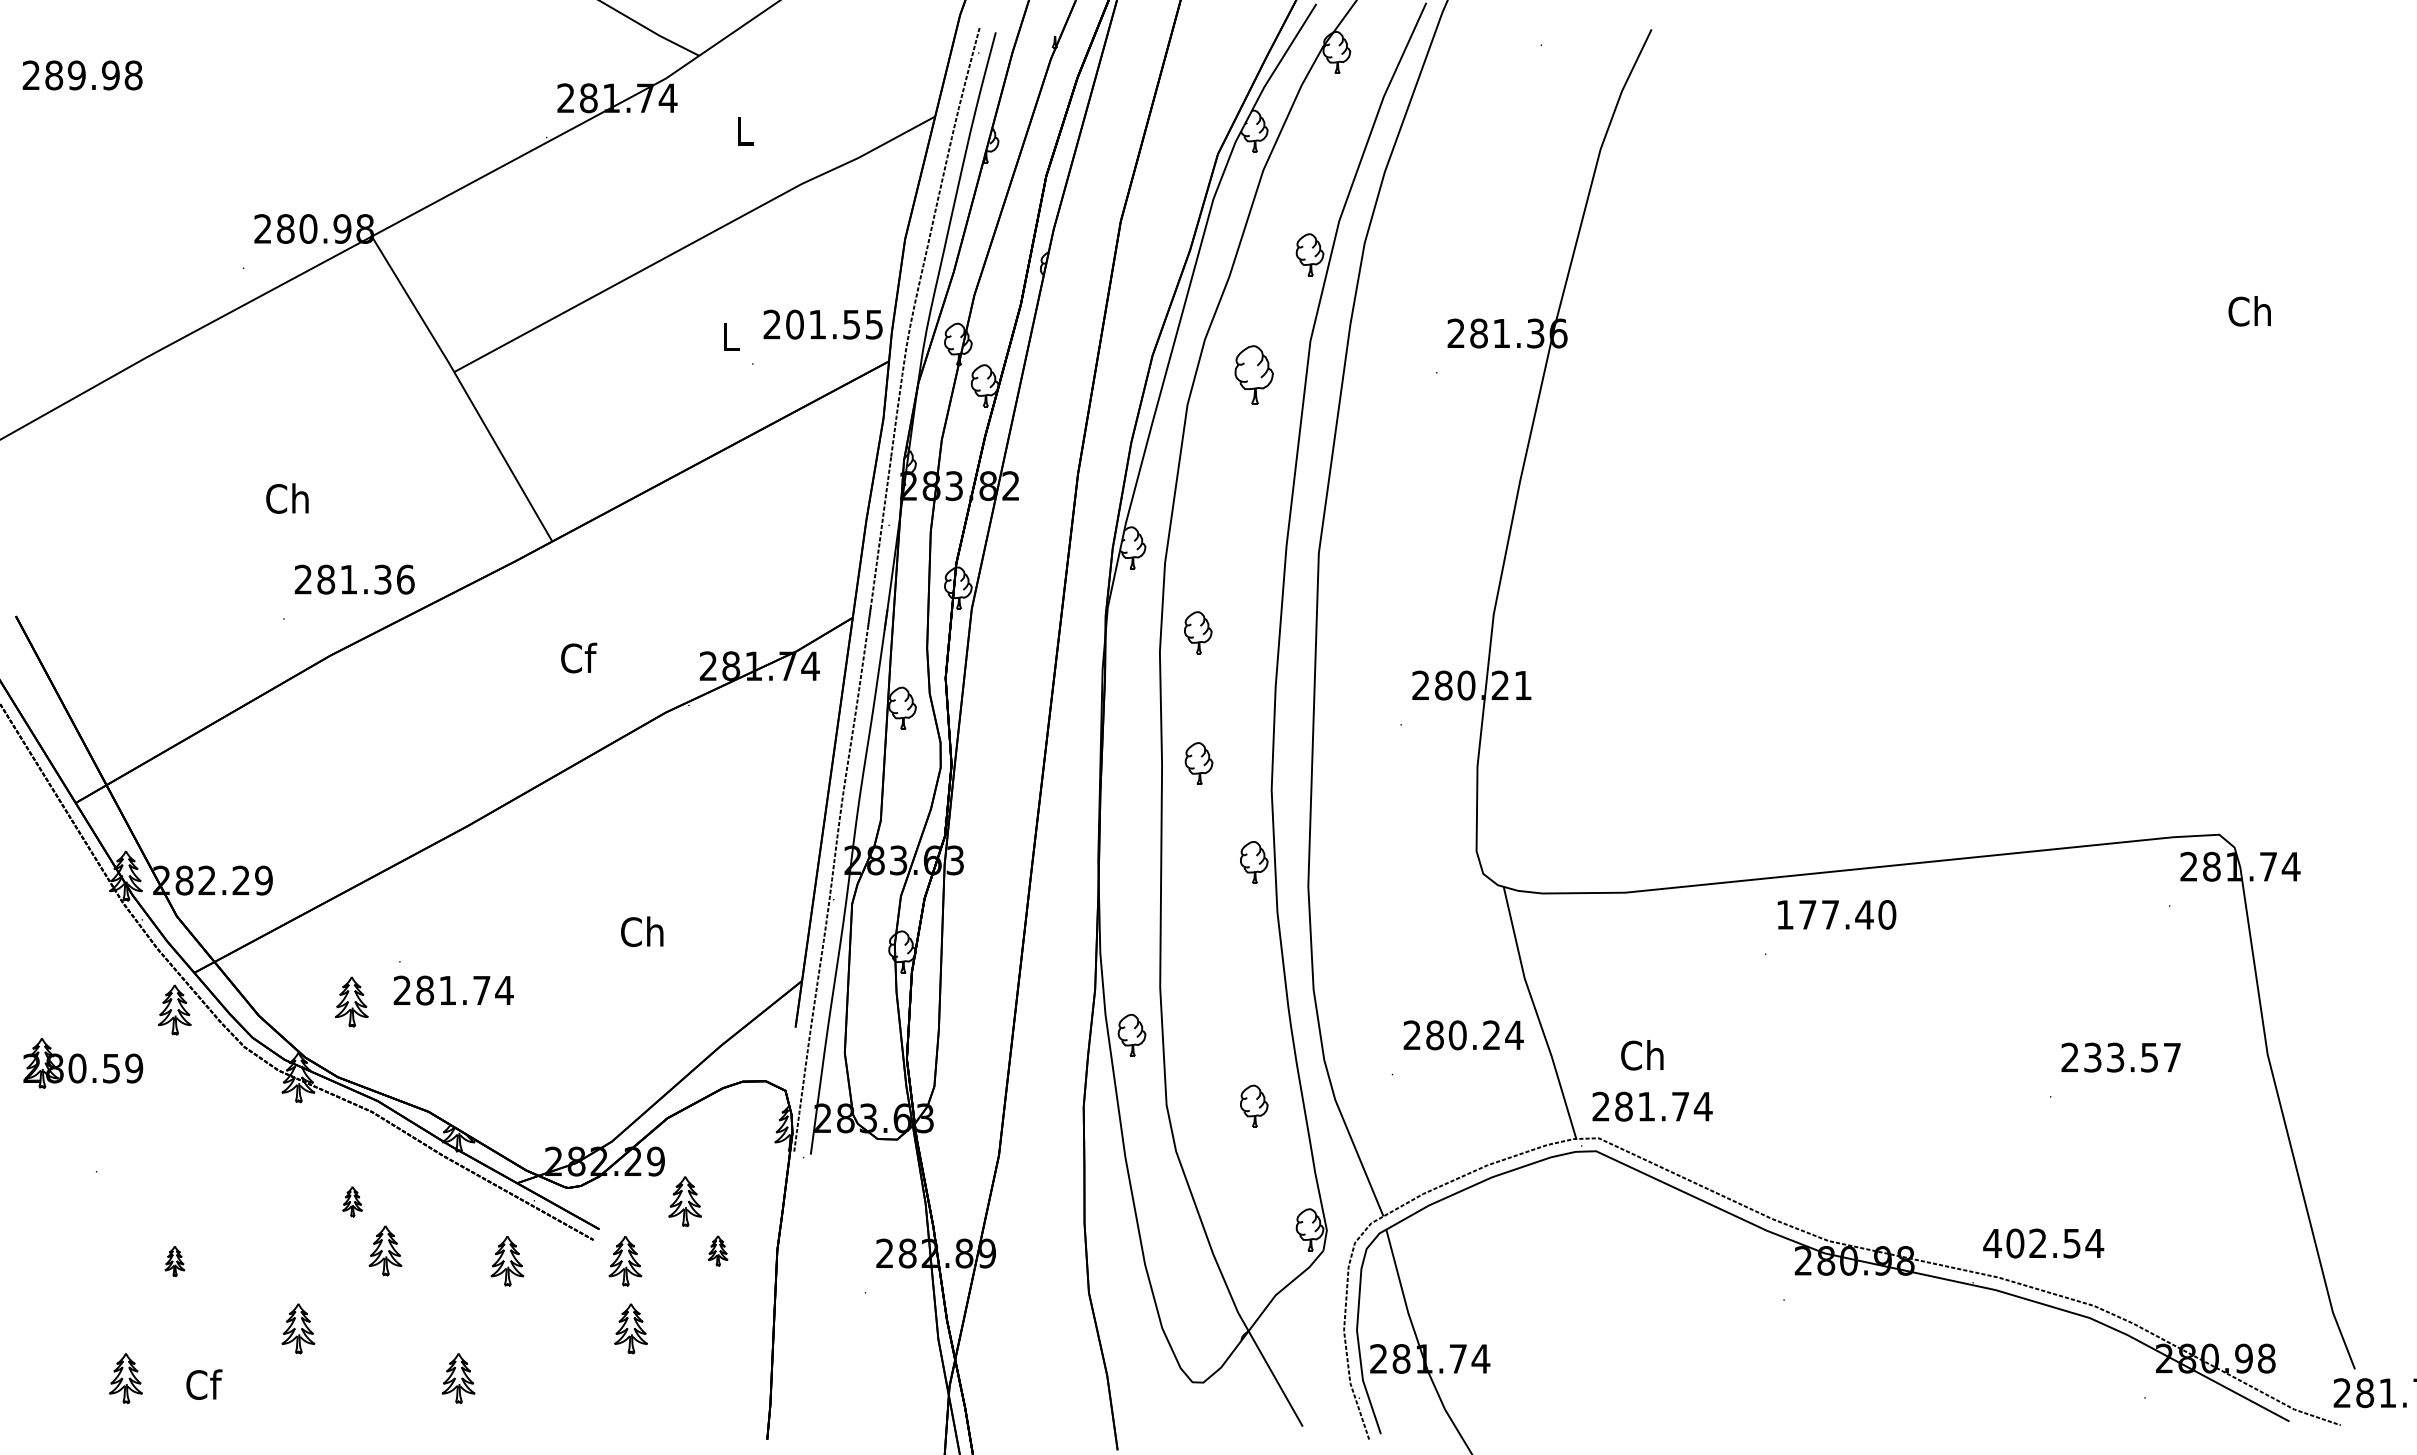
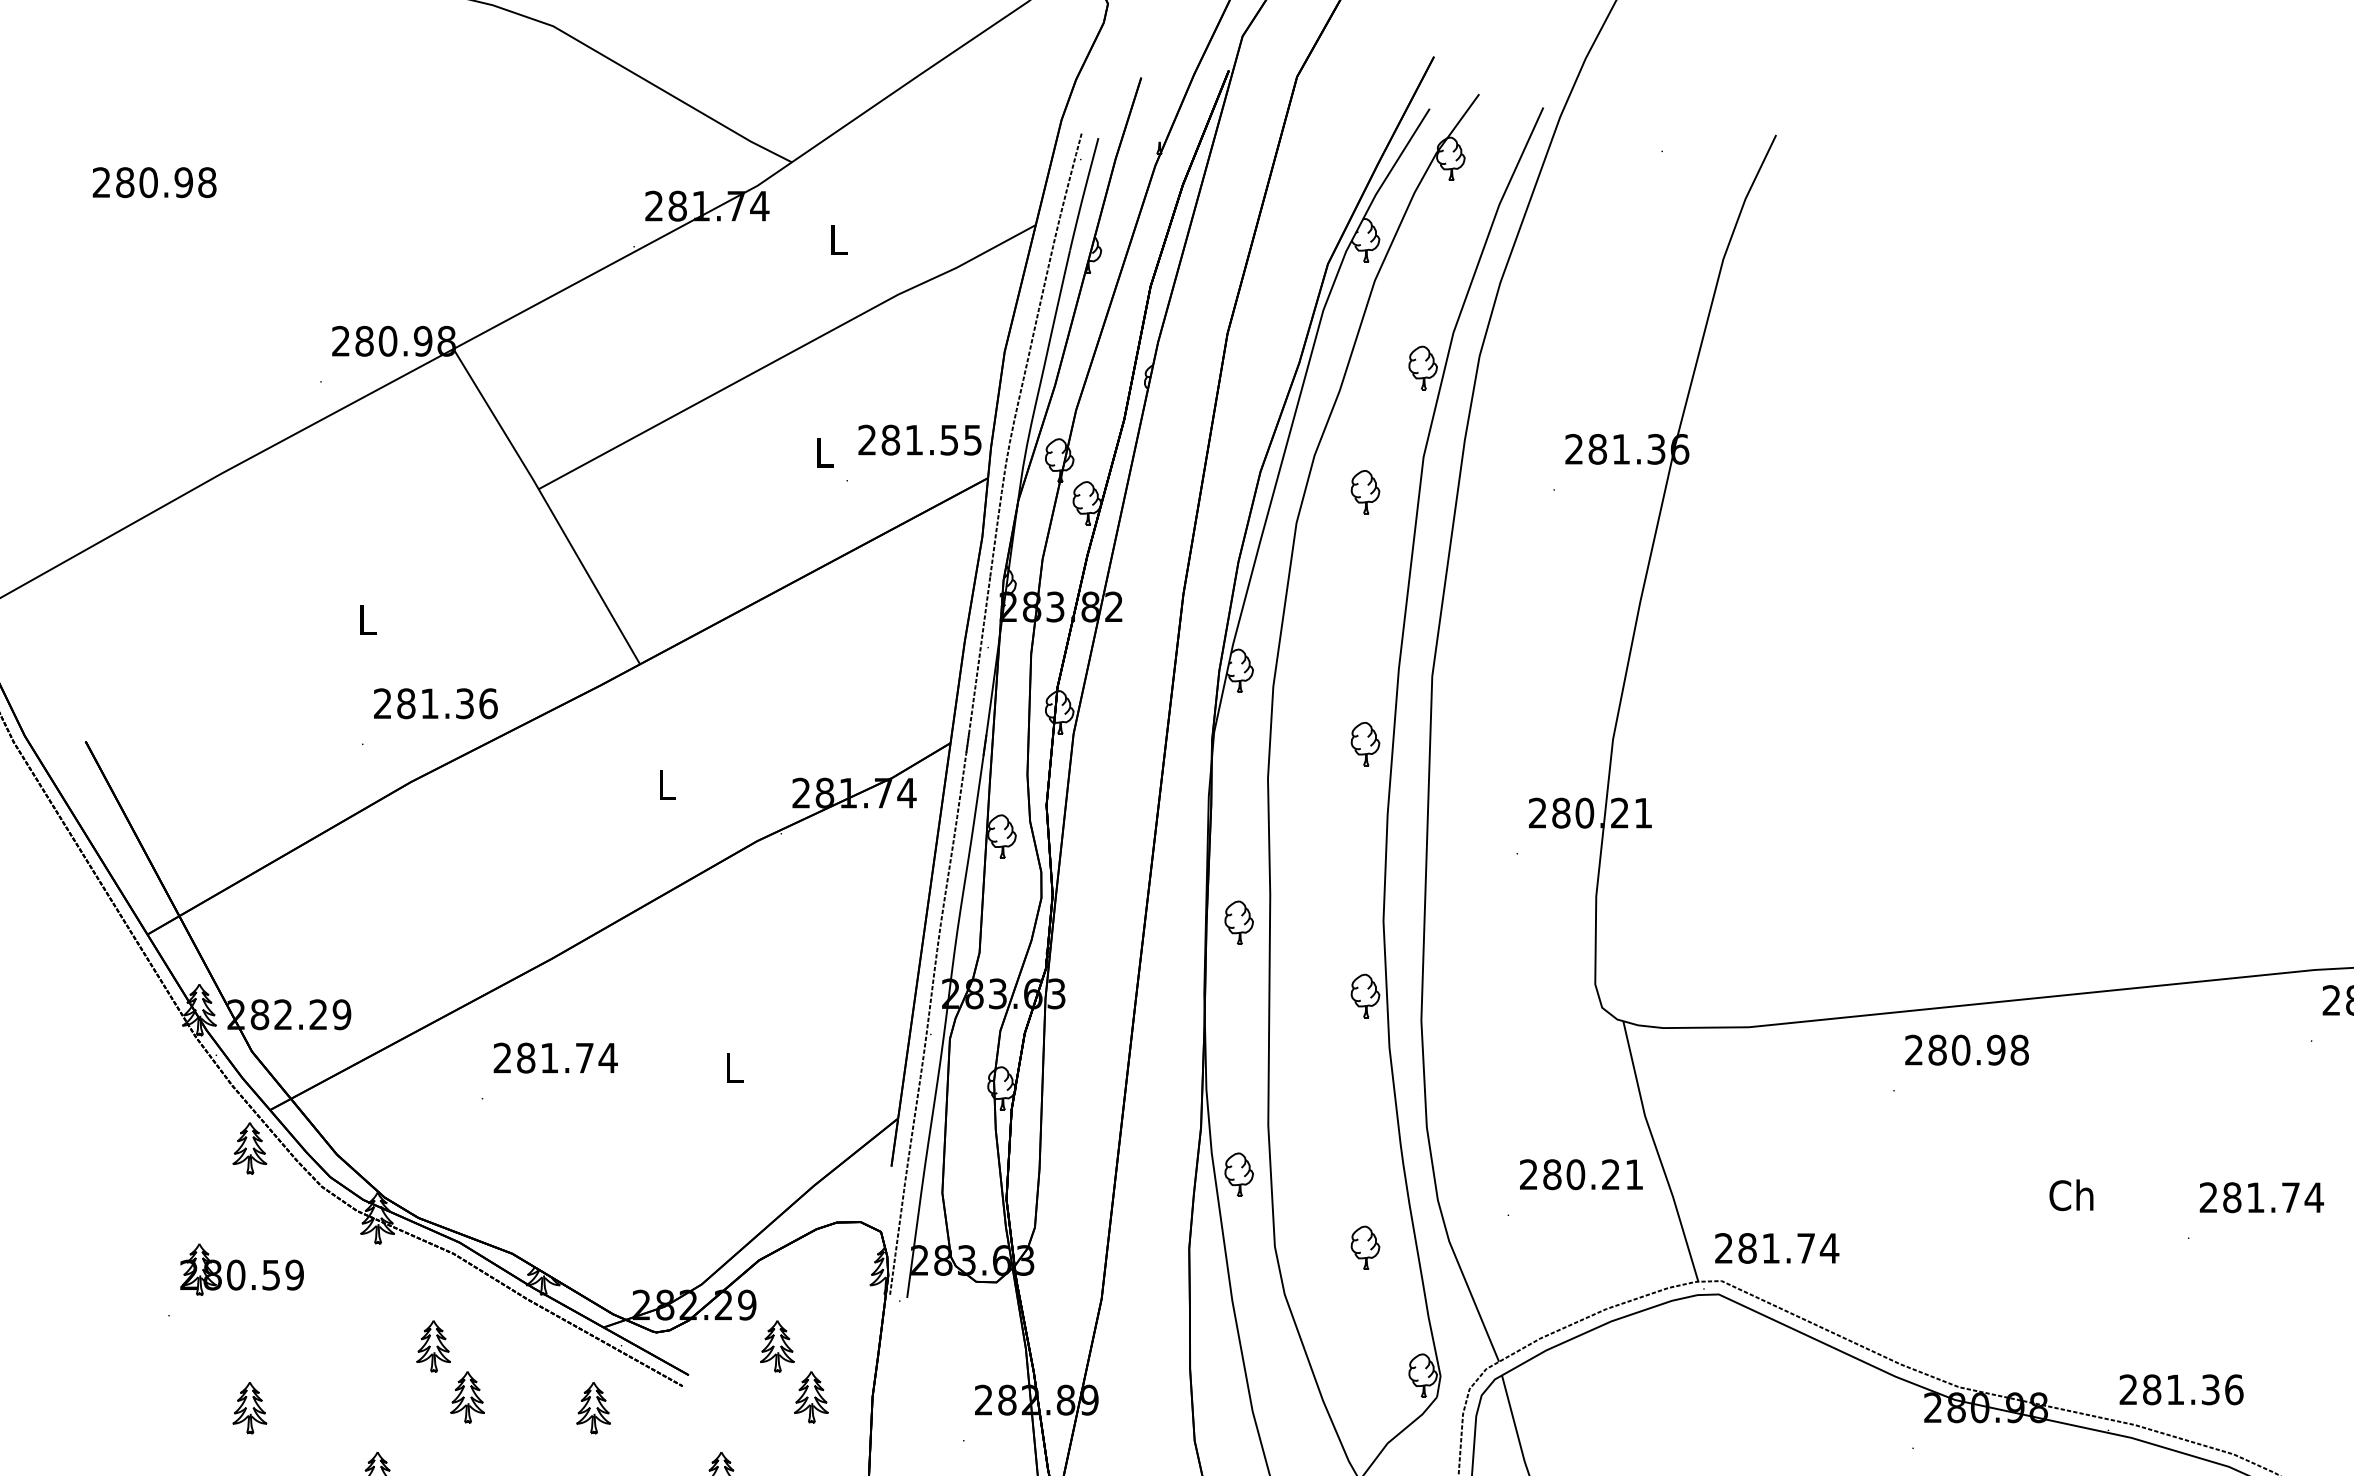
text: (76, 75) -> (148, 182), 289.98 -> 280.98
text: (794, 324) -> (890, 440), 201.55 -> 281.55
part: (1254, 374) -> (1365, 491), size x0.71
text: (287, 498) -> (366, 619), Ch -> L
part: (1198, 632) -> (1365, 743), moved
text: (579, 657) -> (668, 784), Cf -> L
part: (1198, 763) -> (1238, 922), moved
text: (1836, 914) -> (1967, 1049), 177.40 -> 280.98
text: (642, 931) -> (733, 1067), Ch -> L
text: (453, 990) -> (555, 1058), moved
part: (351, 1001) -> (432, 1139), removed
text: (1514, 1035) -> (1634, 1174), 280.24 -> 280.21
text: (1642, 1055) -> (2071, 1195), moved
text: (2132, 1057) -> (2273, 1197), 233.57 -> 281.74
part: (83, 1063) -> (242, 1269), moved
part: (352, 1201) -> (433, 1346), size x1.67
text: (2043, 1243) -> (2181, 1389), 402.54 -> 281.36
part: (717, 1250) -> (810, 1397), size x1.67
part: (174, 1261) -> (249, 1408), size x1.67
part: (625, 1261) -> (715, 1408), removed

